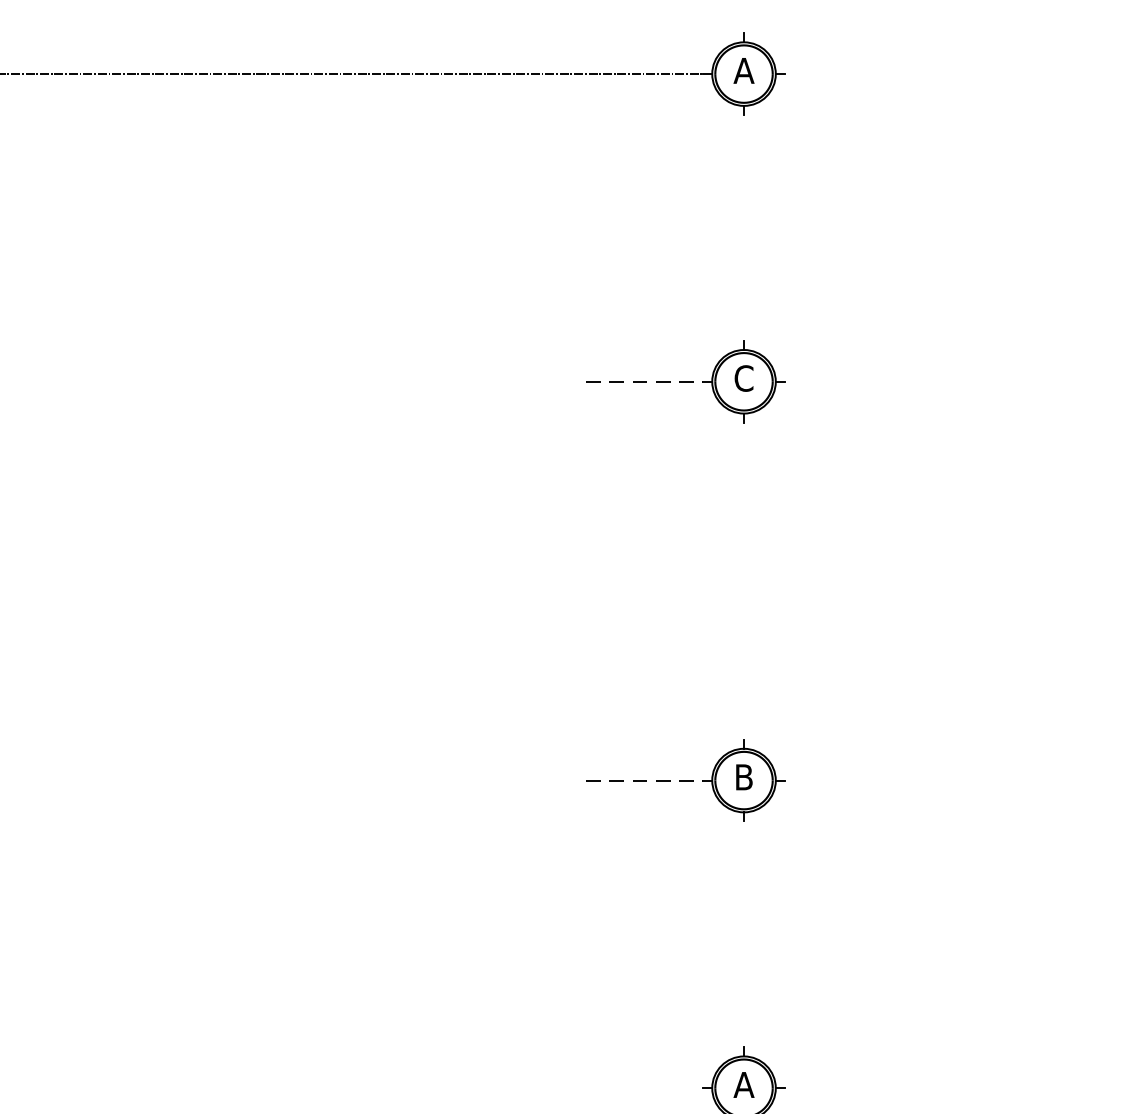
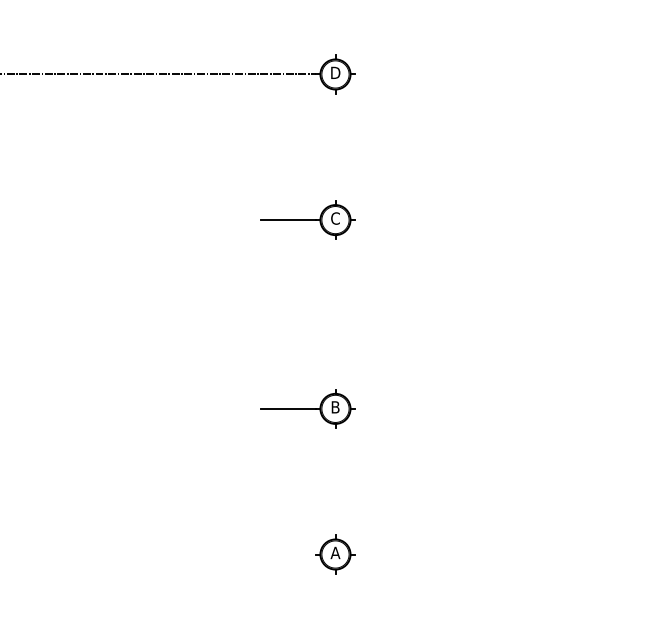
text: (744, 69) -> (335, 72), A -> D
line: (644, 382) -> (288, 220), dashed -> solid
line: (644, 779) -> (288, 408), dashed -> solid

